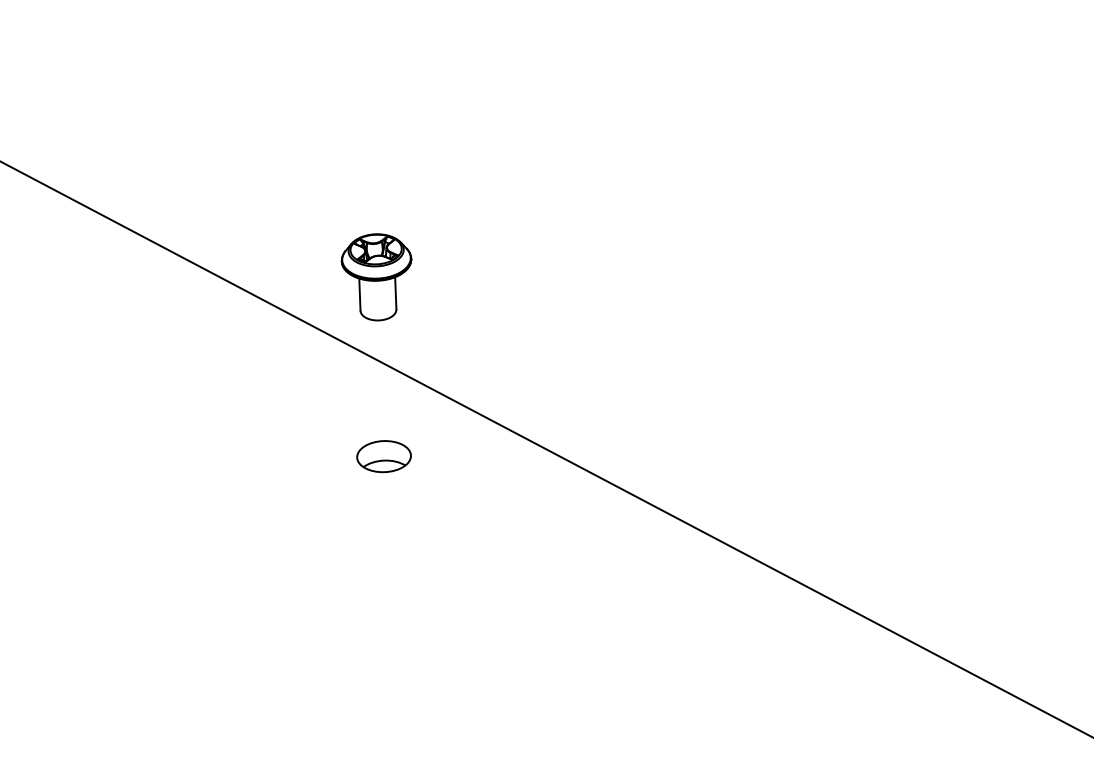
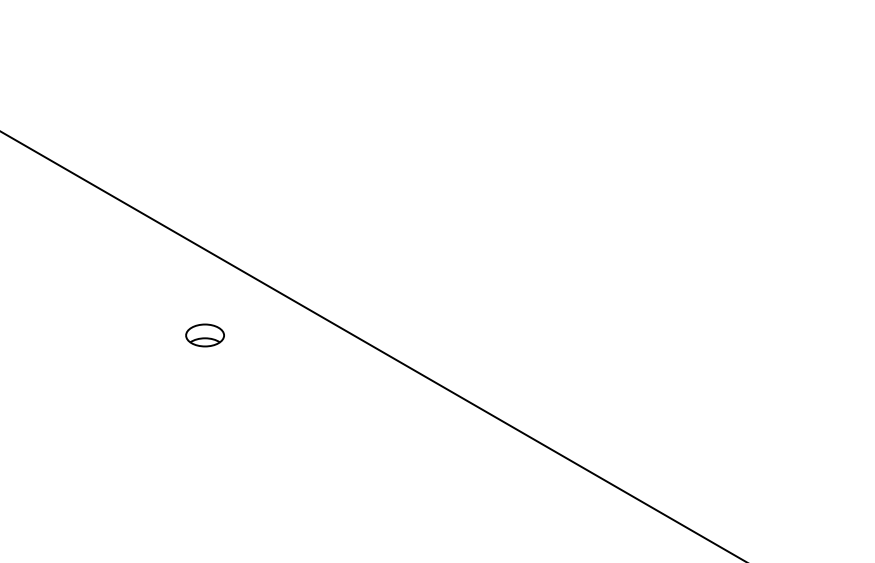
part: (376, 276) -> (204, 189), removed
part: (383, 456) -> (204, 335), moved

